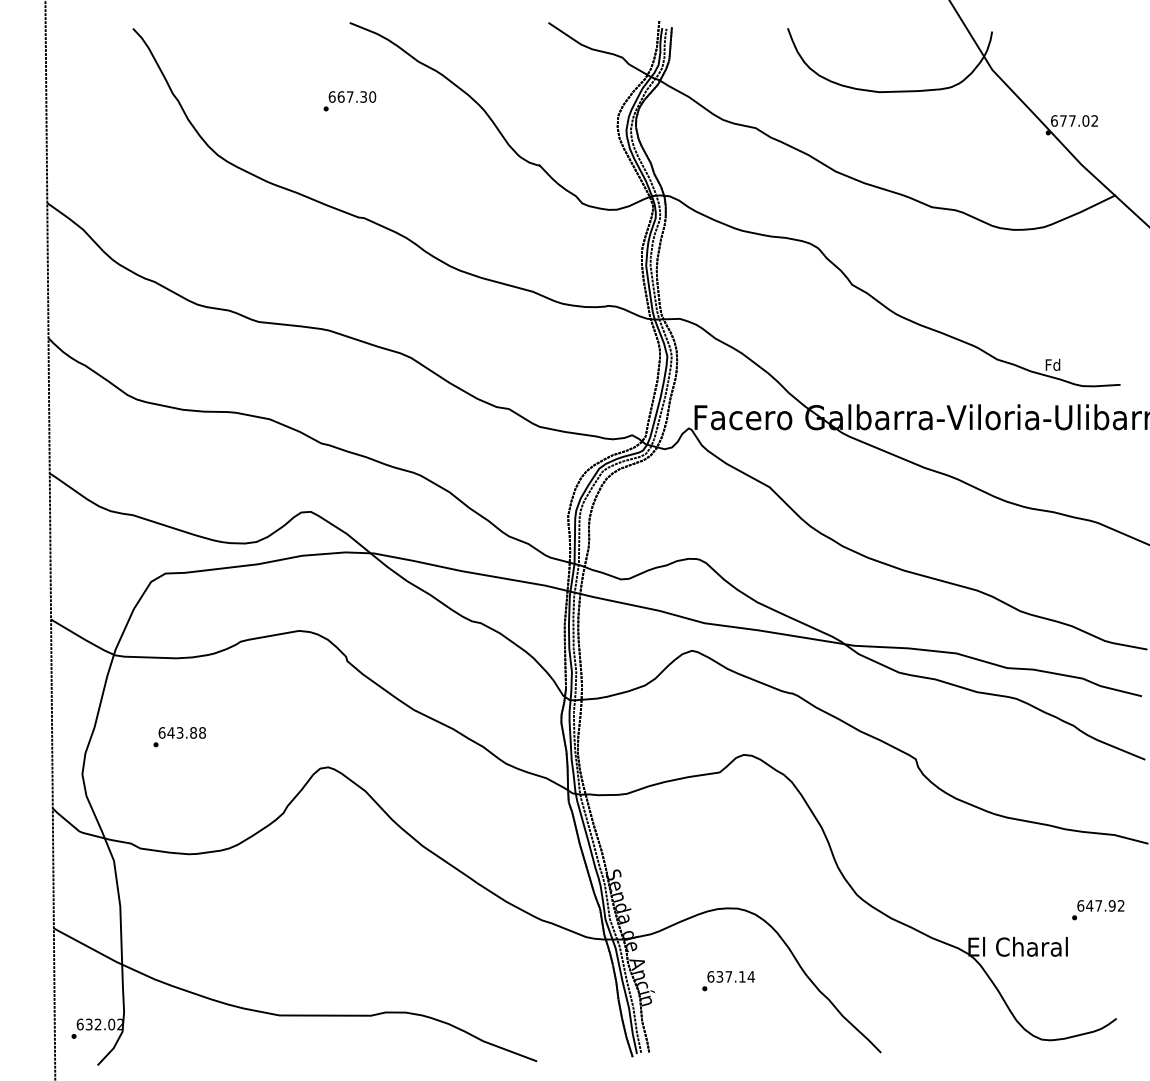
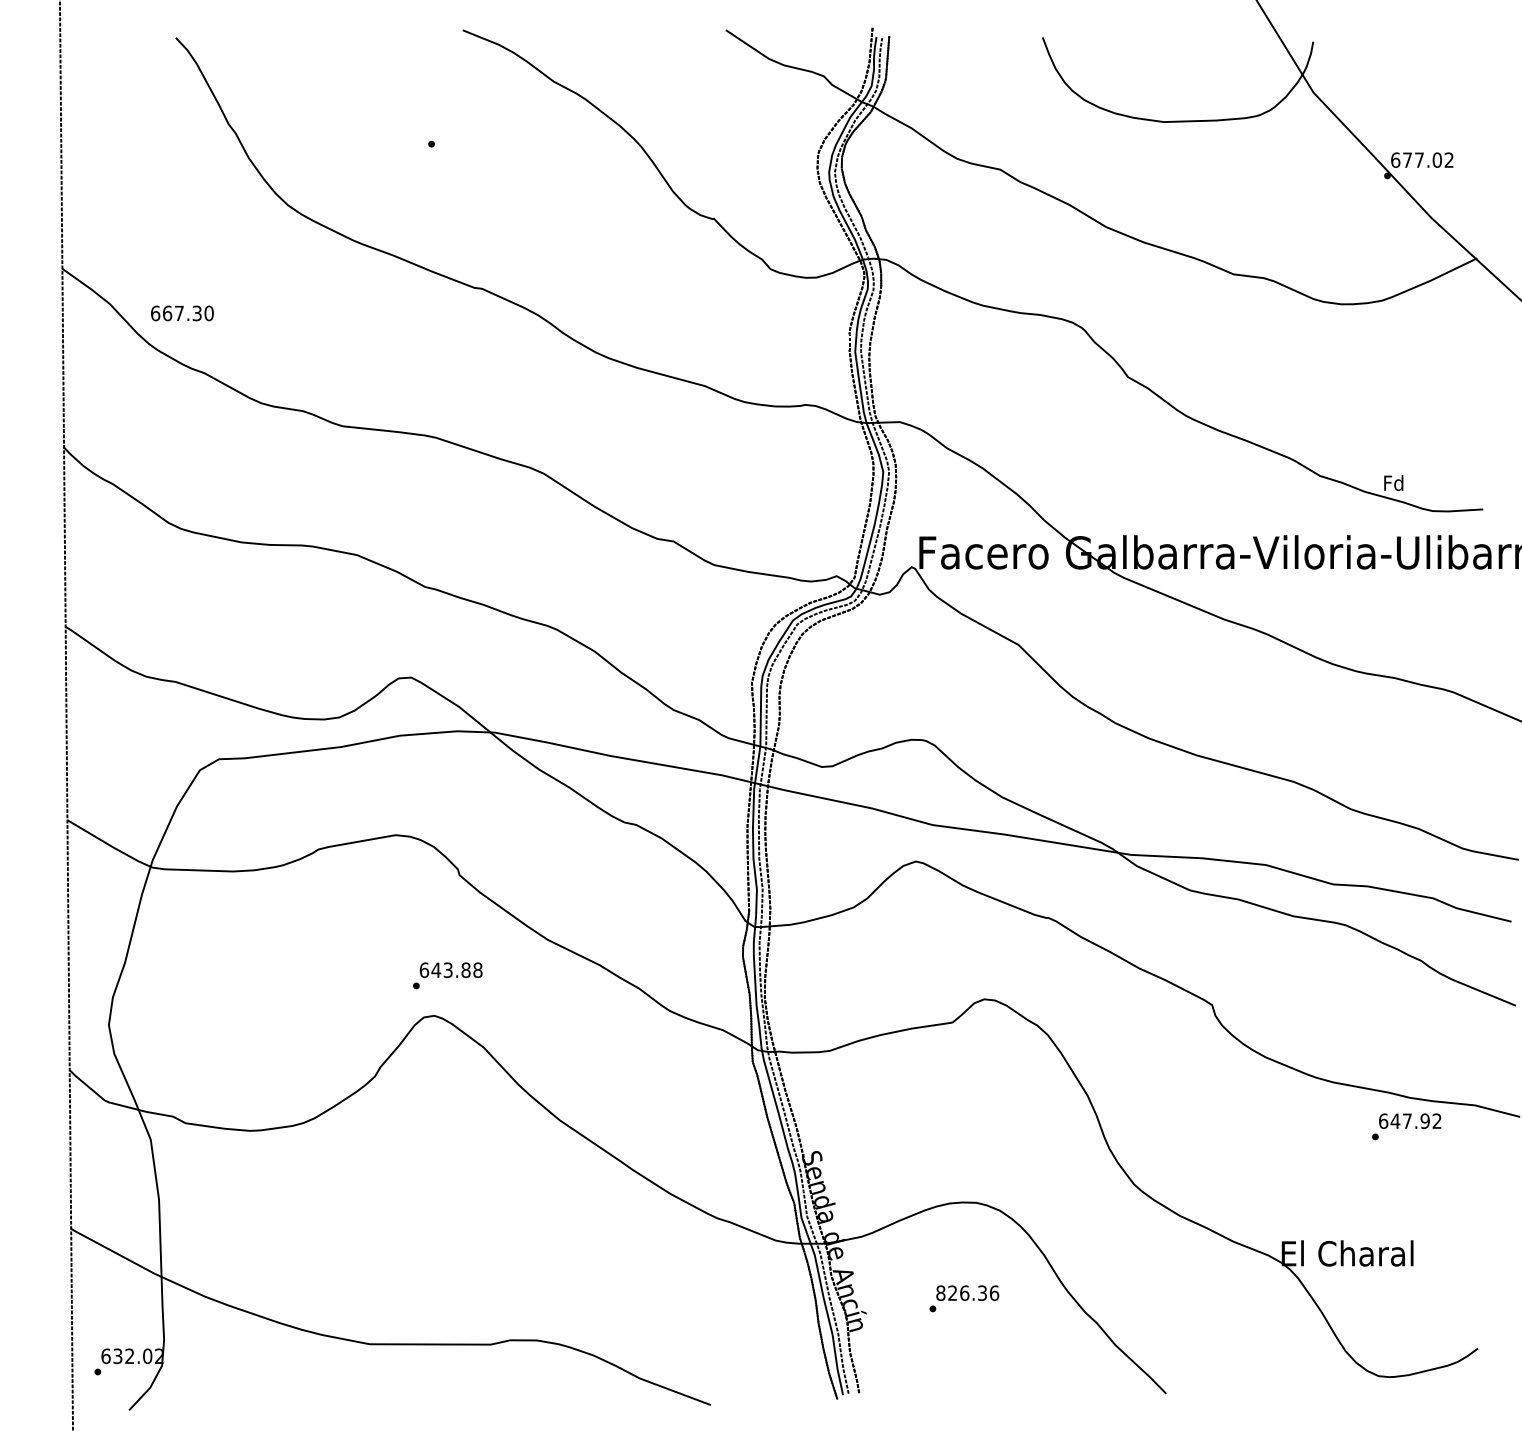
text: (352, 97) -> (182, 313), moved
text: (179, 736) -> (447, 975), moved
text: (1098, 909) -> (1406, 1126), moved
text: (730, 976) -> (967, 1292), 637.14 -> 826.36

